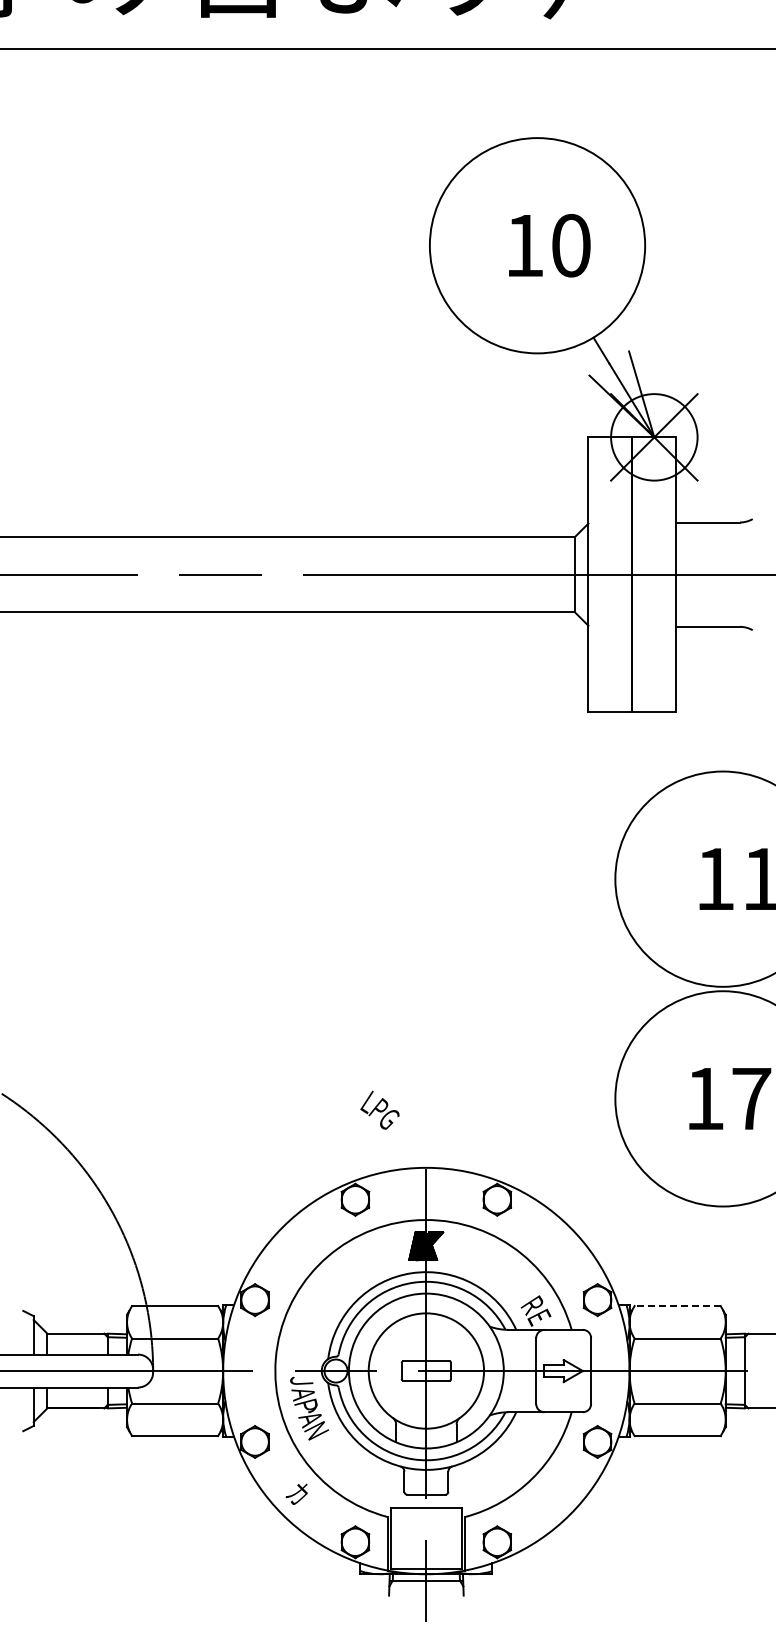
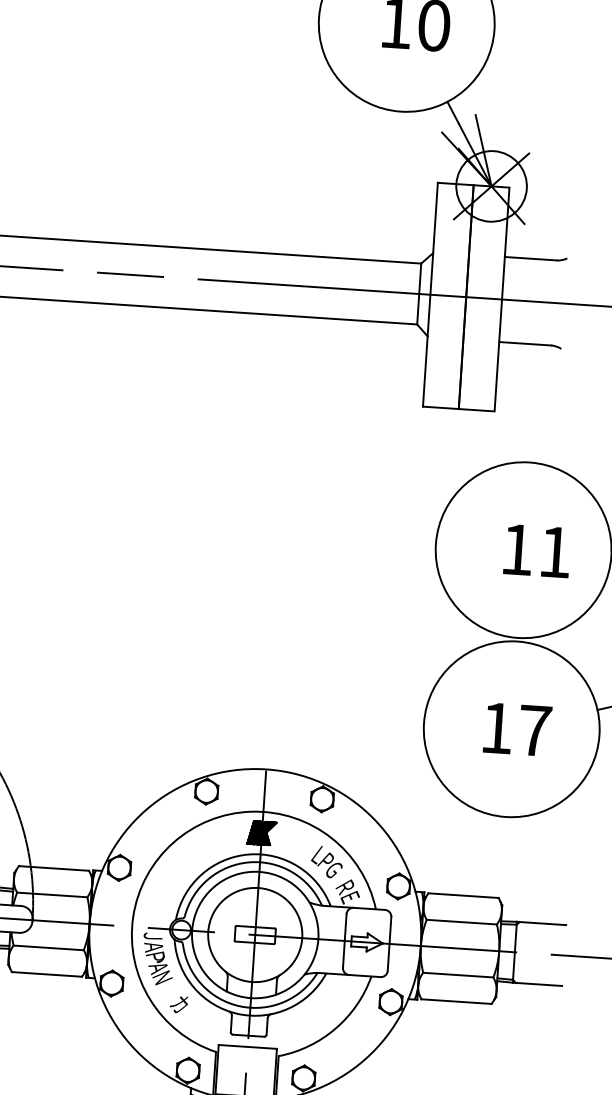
text: (379, 1109) -> (326, 861), moved
line: (677, 1306) -> (463, 896), dashed -> solid
text: (296, 1493) -> (178, 1003), moved

